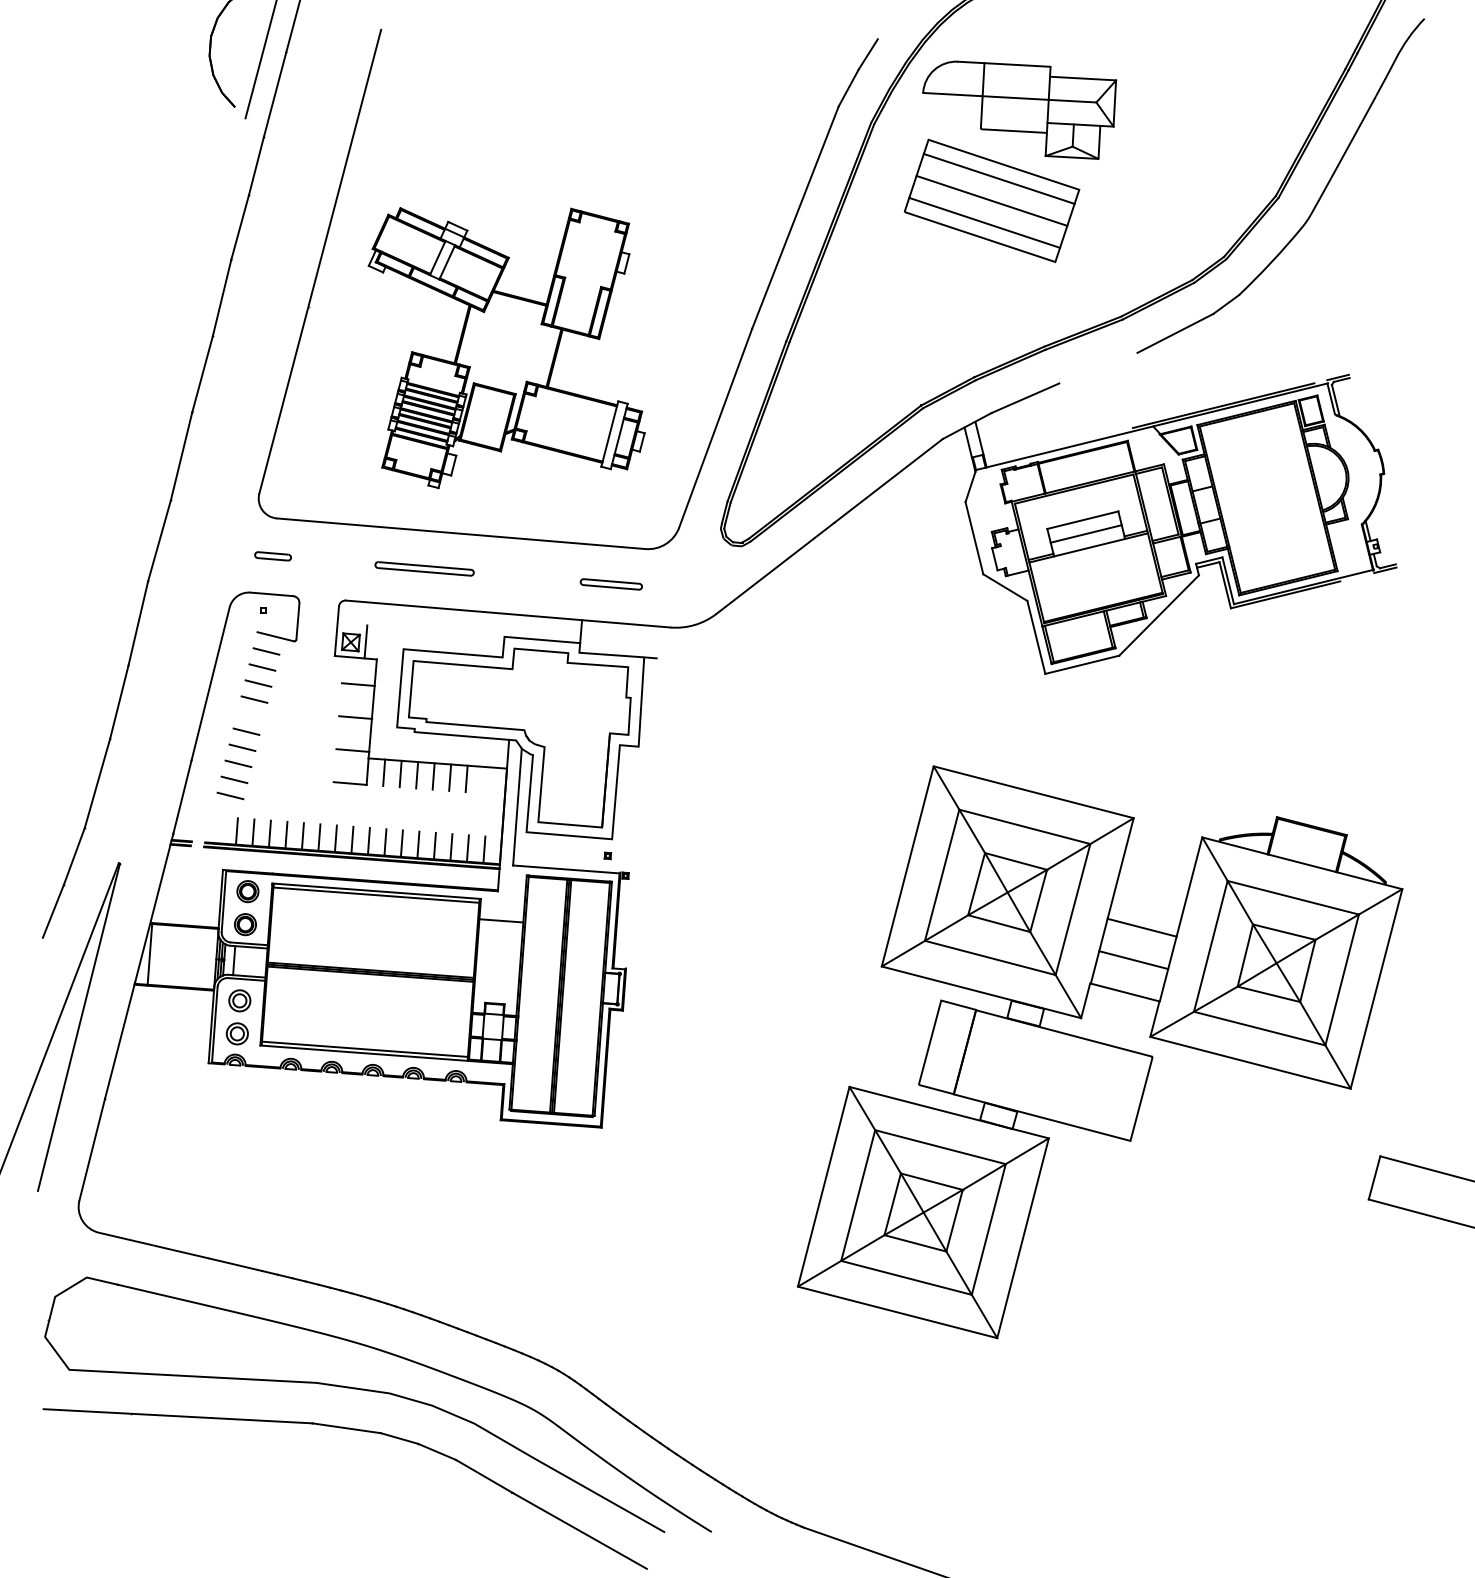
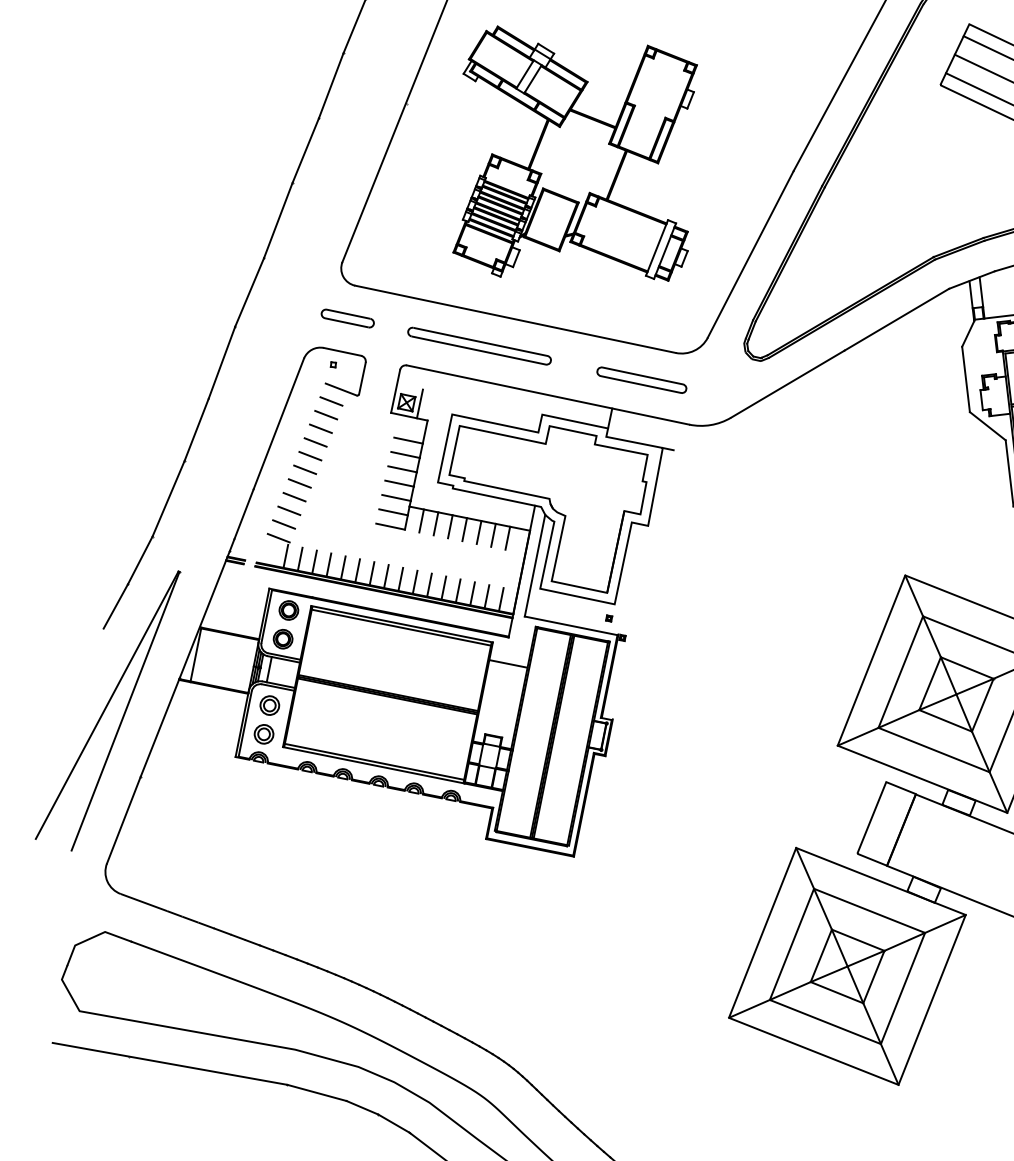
part: (272, 556) -> (347, 318), size x1.67
part: (424, 568) -> (479, 345), size x1.67
part: (611, 584) -> (642, 380), size x1.67
line: (356, 700) -> (405, 454), added
line: (250, 715) -> (310, 455), added
line: (353, 733) -> (398, 483), added
line: (351, 766) -> (393, 511), added
line: (483, 779) -> (508, 537), added
line: (226, 811) -> (278, 537), added

